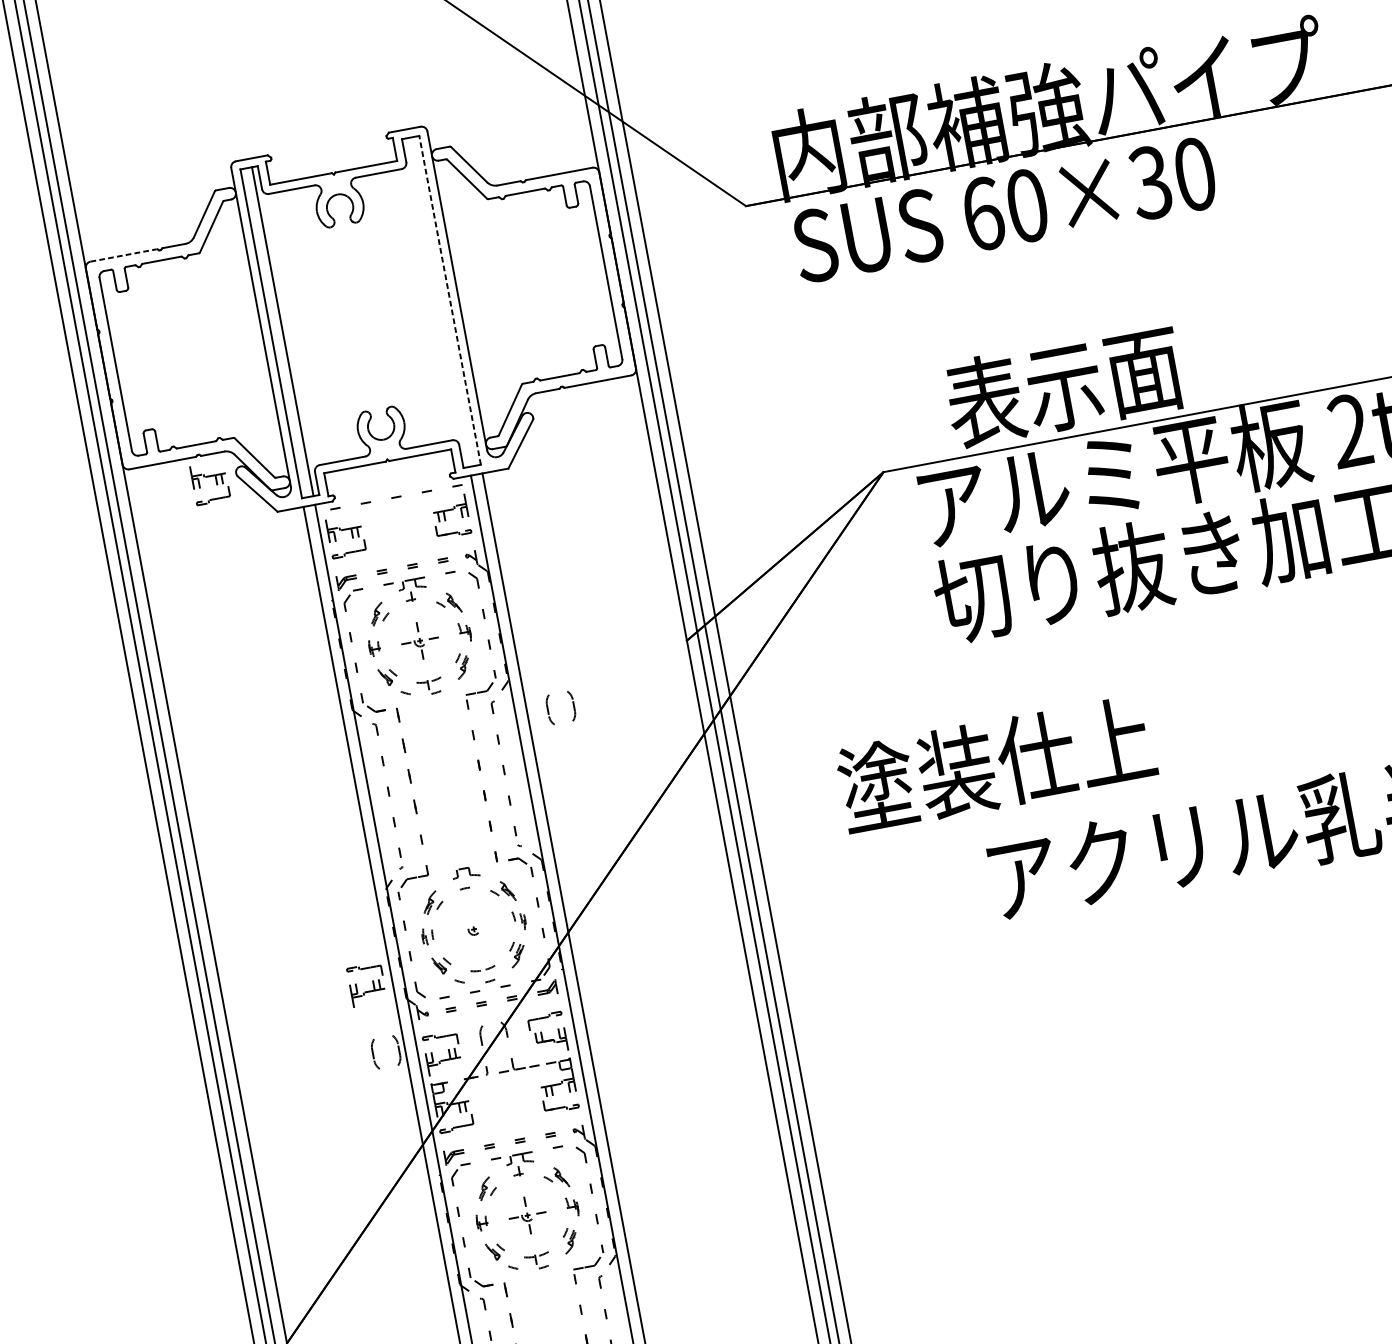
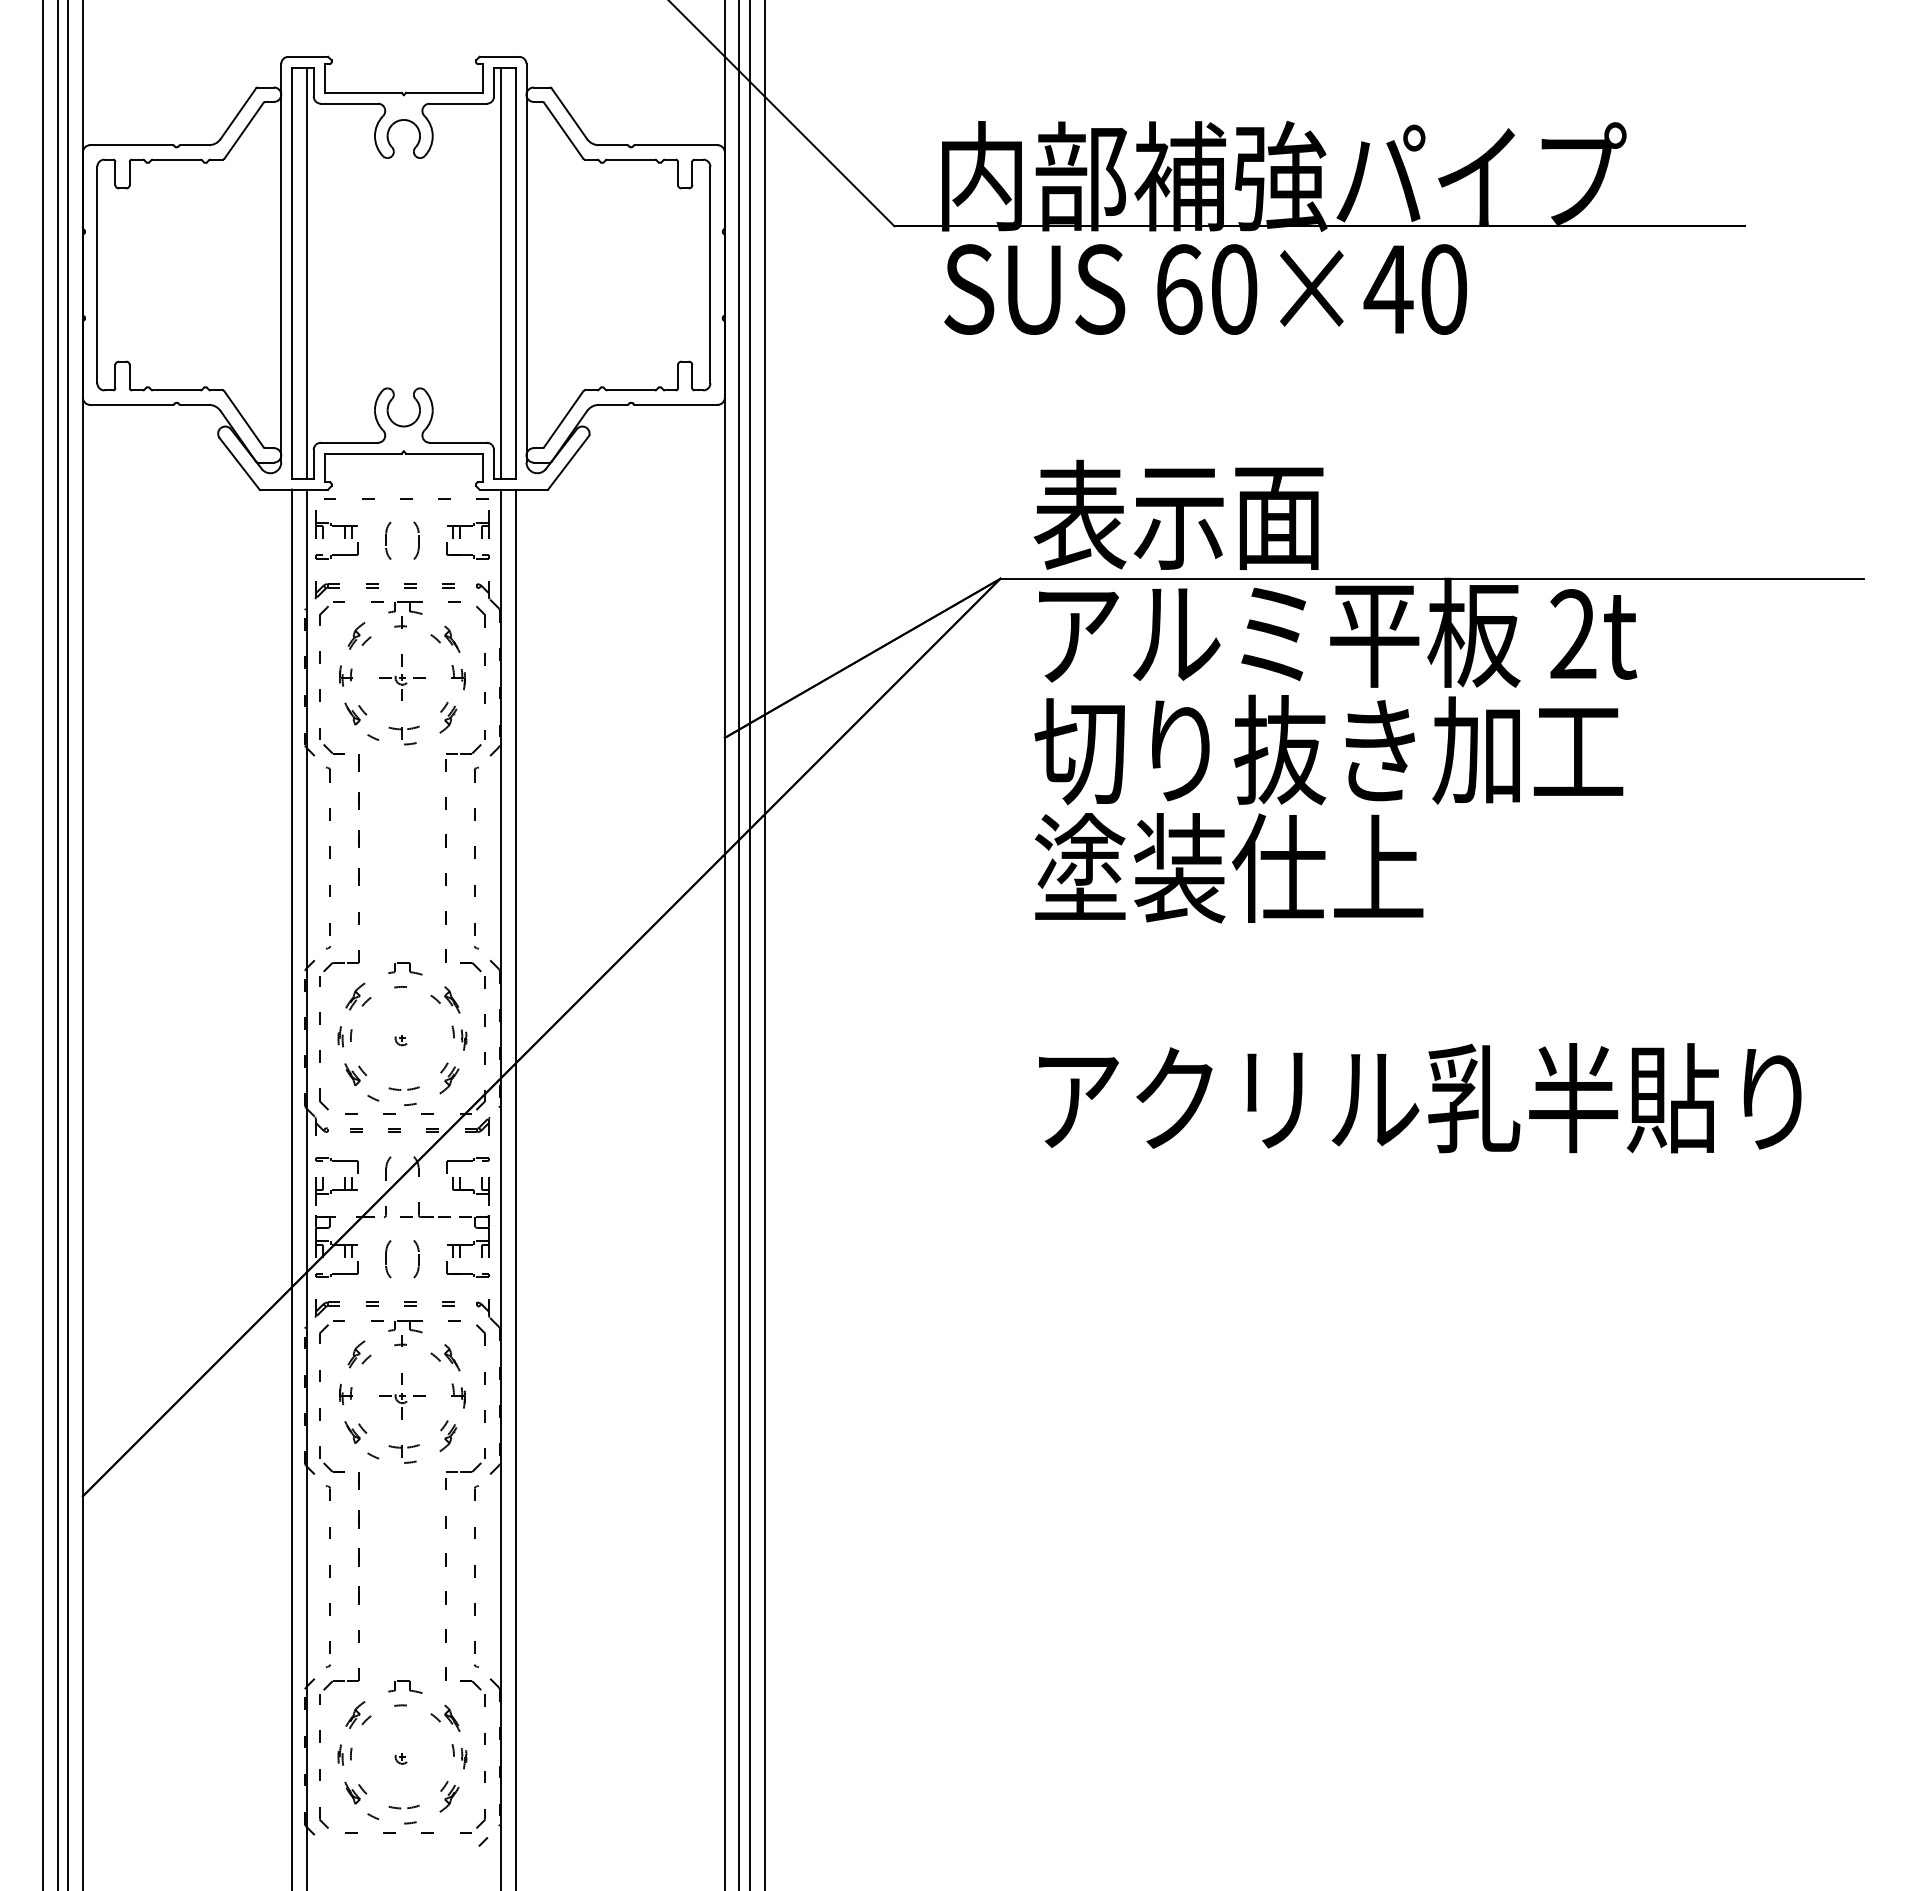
text: (1150, 182) -> (1388, 289), 60×30 -> 60×40
line: (123, 255) -> (131, 145), dashed -> solid
line: (449, 300) -> (515, 273), dashed -> solid
line: (438, 301) -> (501, 272), added
text: (1063, 385) -> (1178, 514), moved
part: (208, 476) -> (184, 431), removed
part: (548, 710) -> (386, 540), moved
text: (997, 764) -> (1229, 868), moved
part: (373, 983) -> (268, 1081), removed
part: (373, 1055) -> (386, 1259), moved

